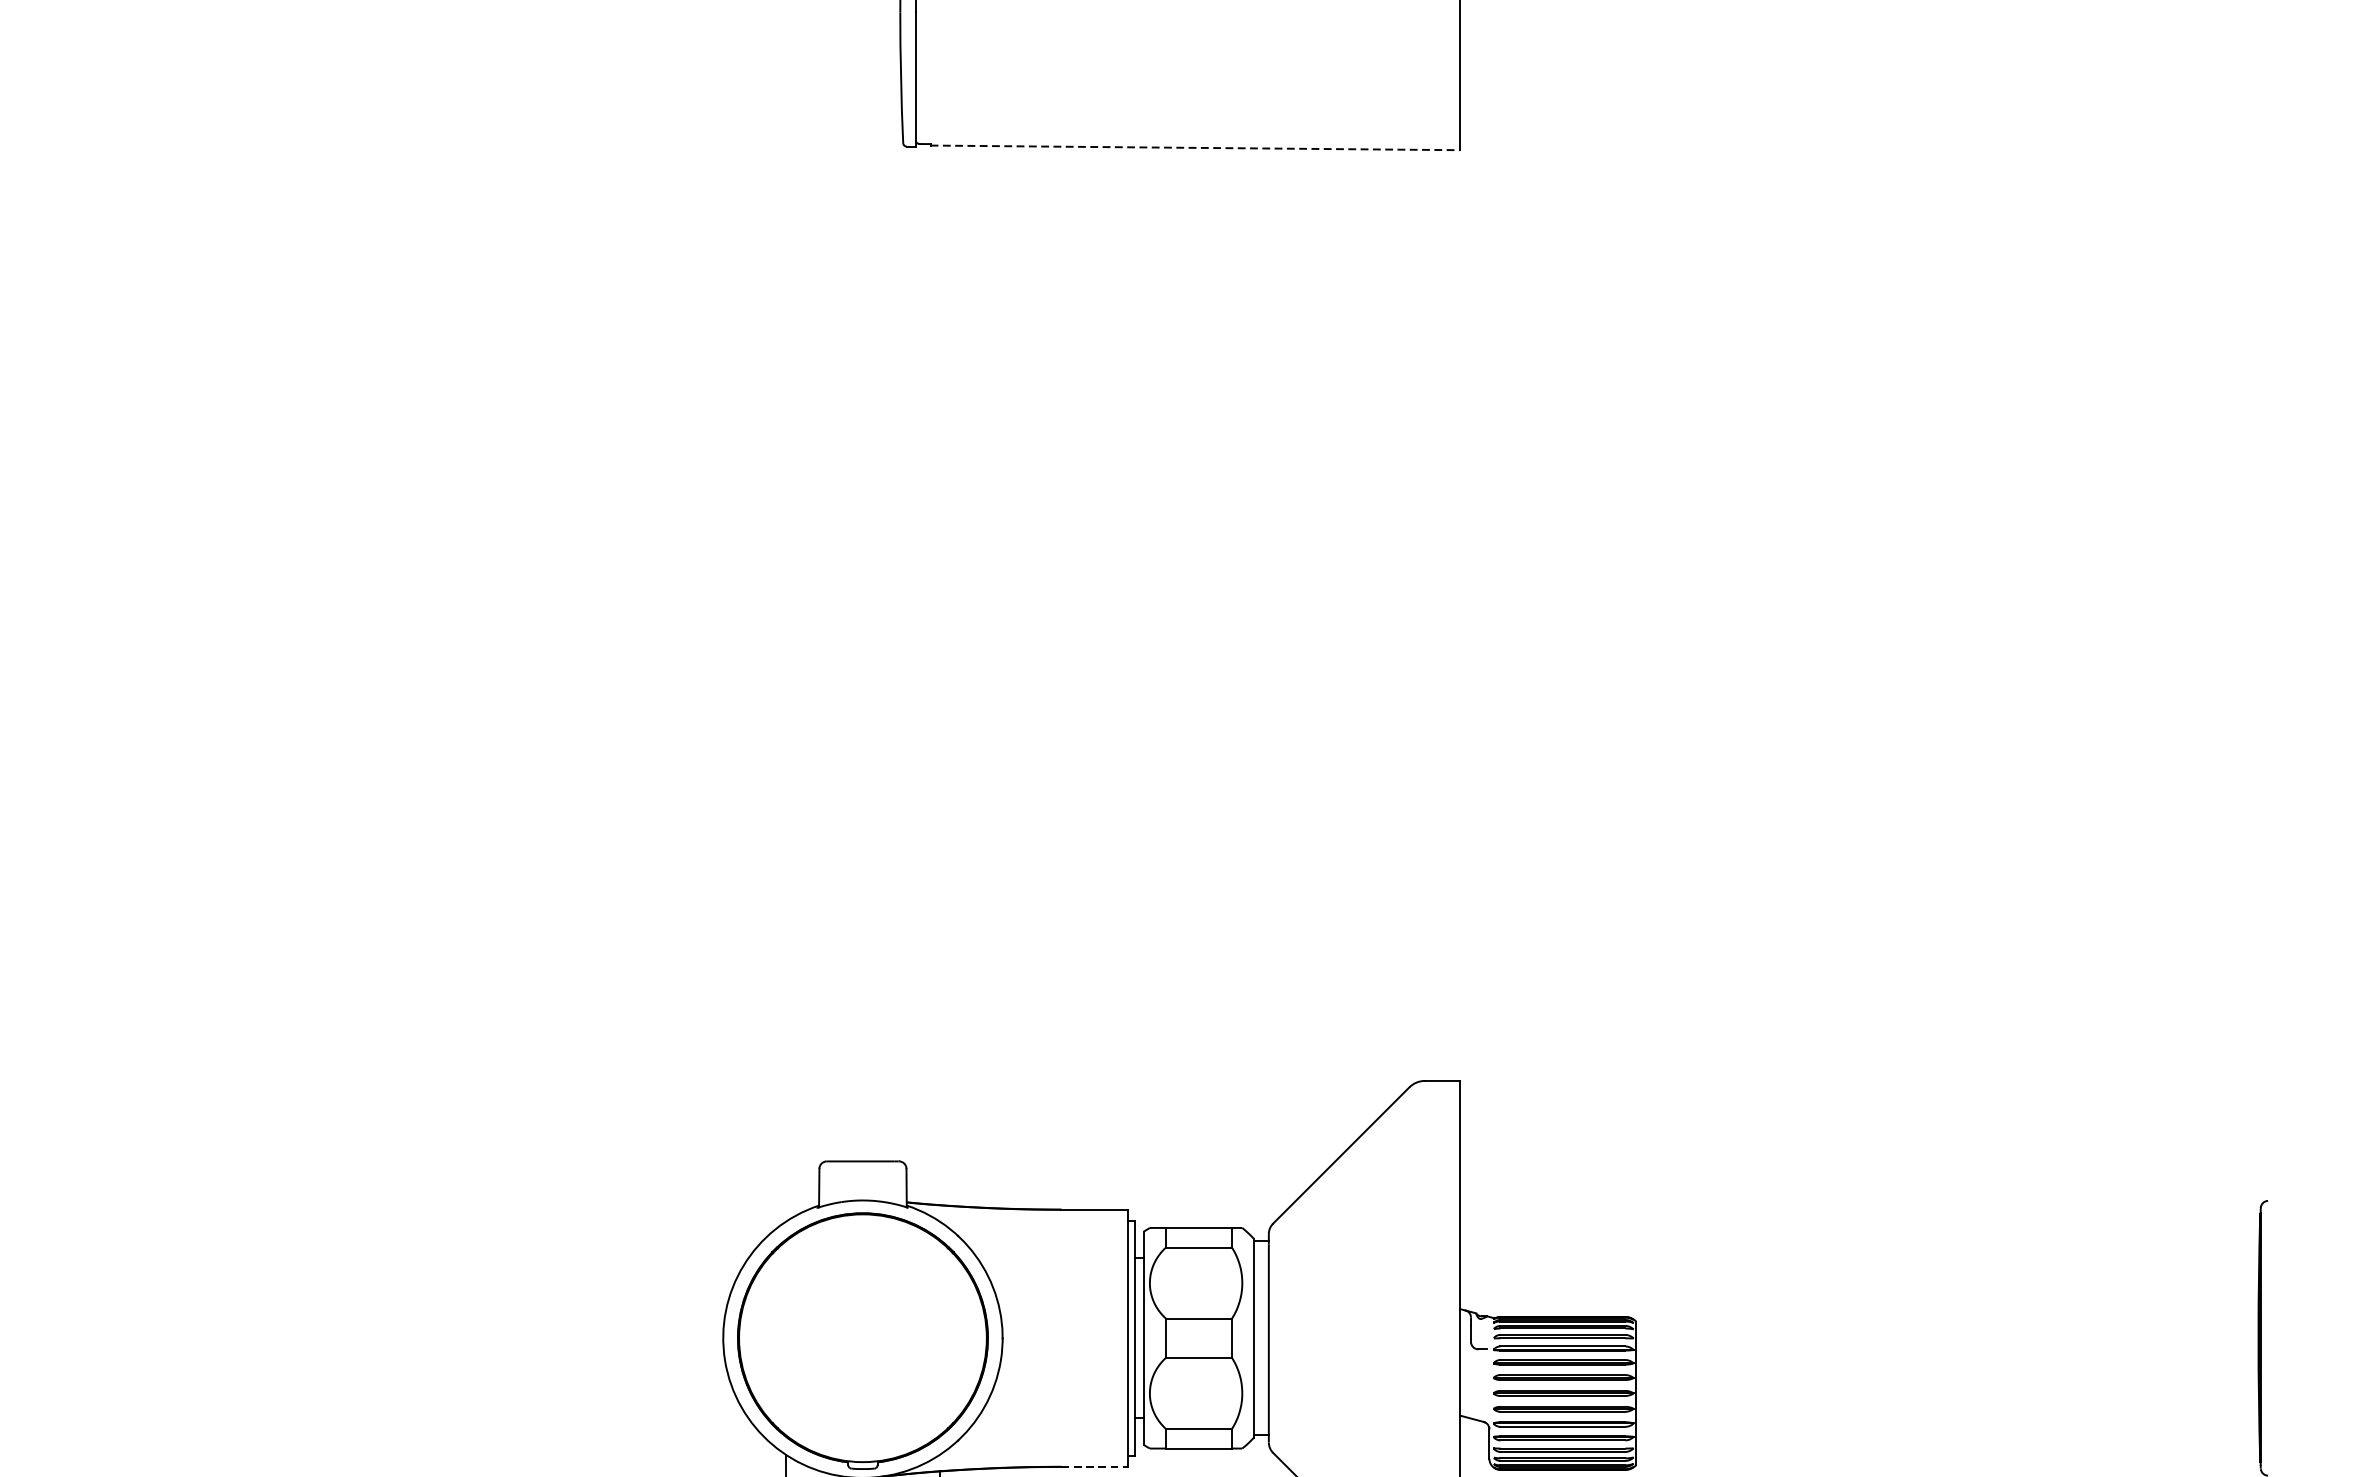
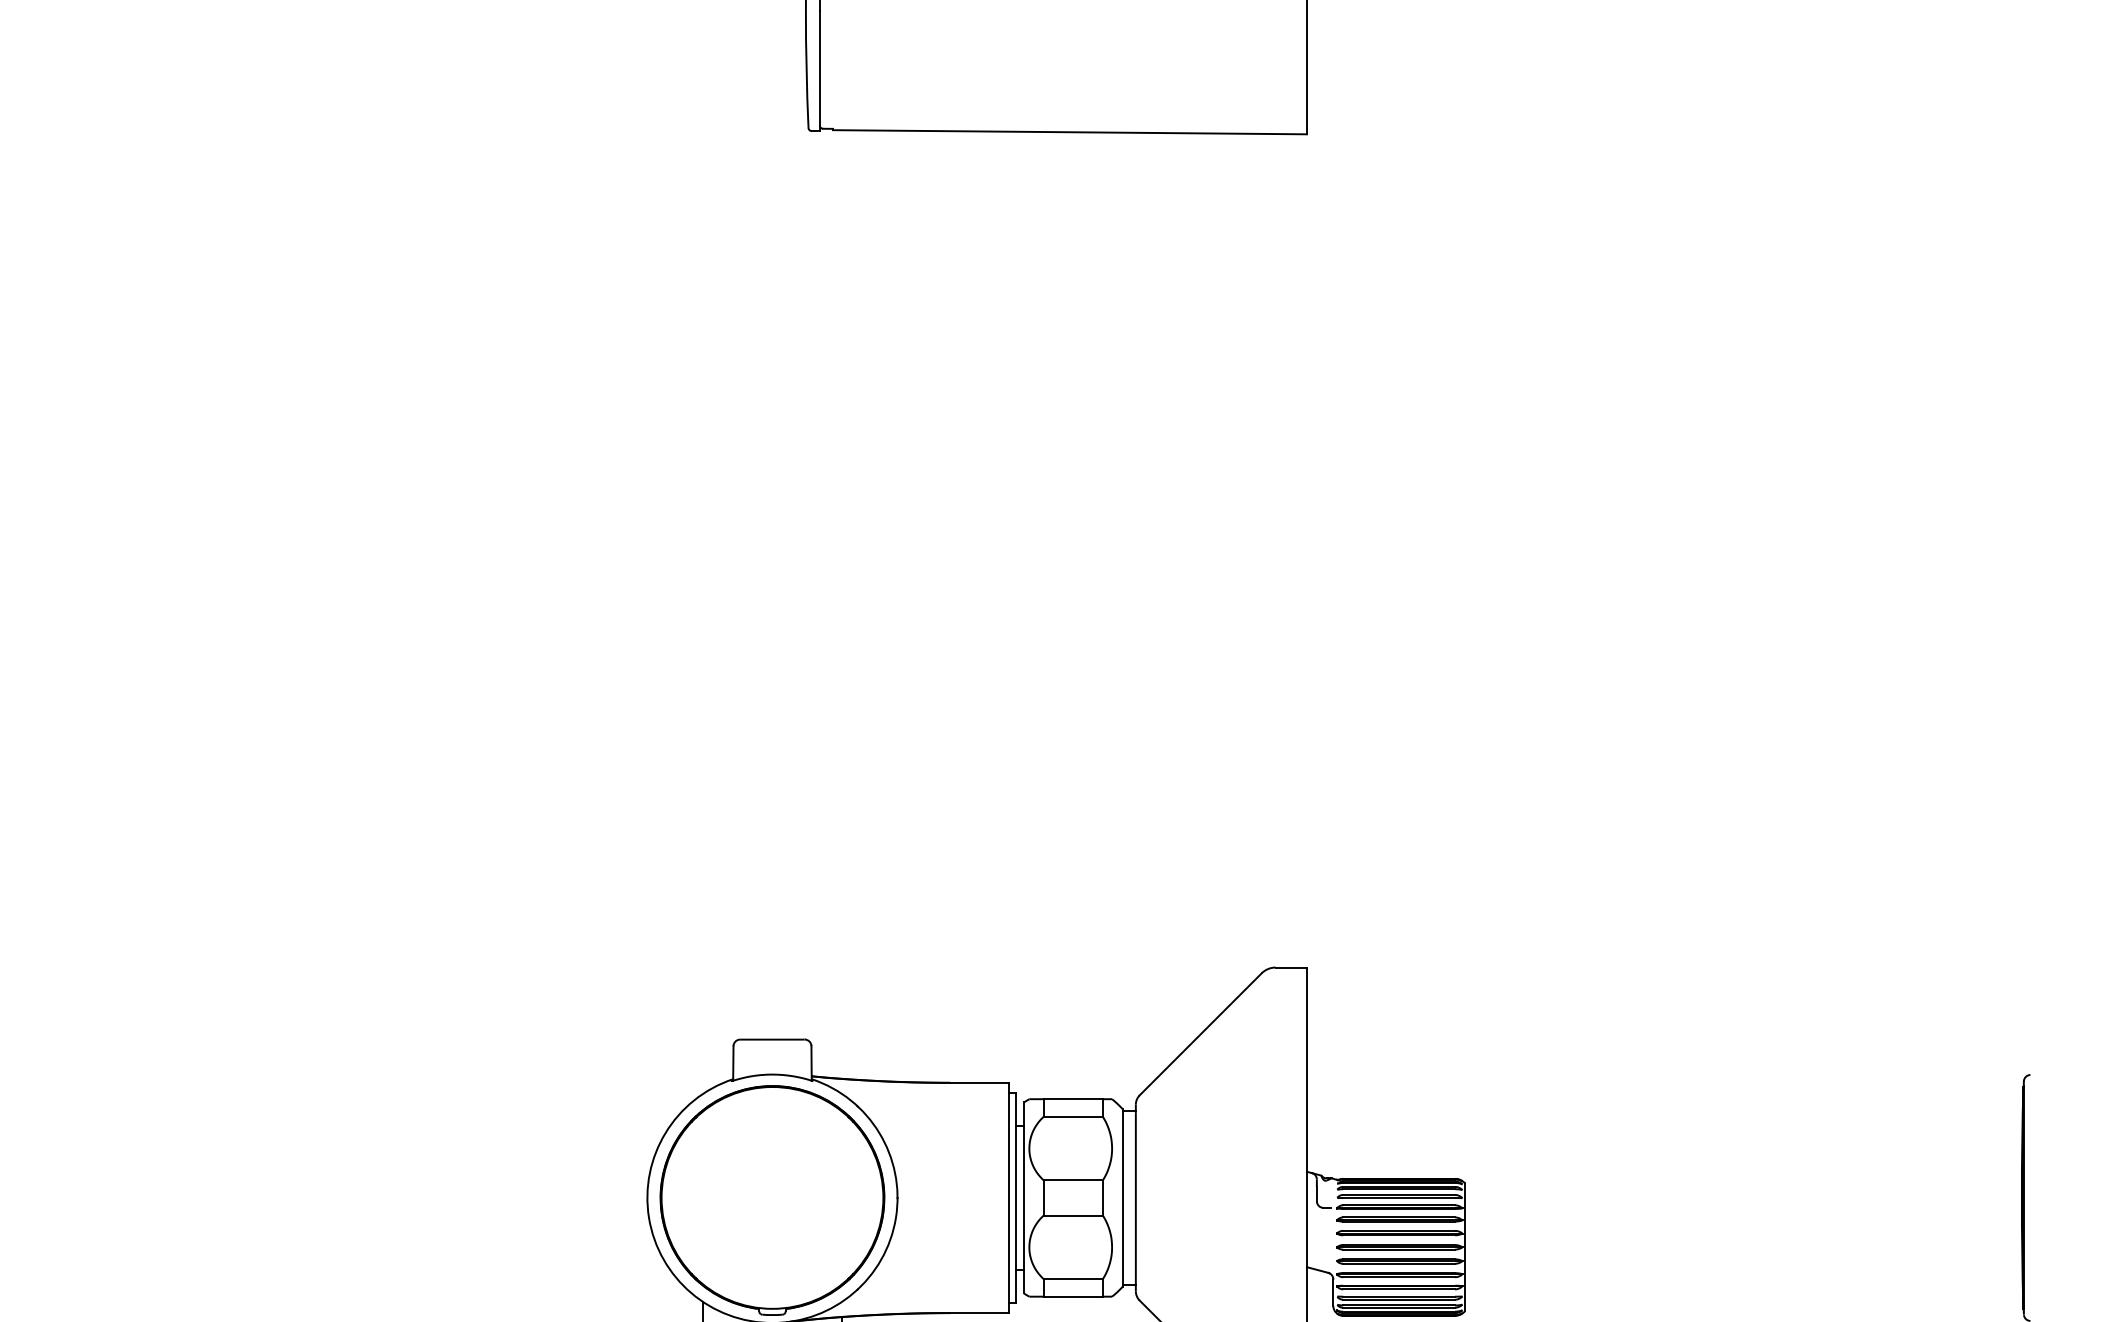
line: (1195, 148) -> (1070, 132), dashed -> solid
line: (1094, 1467) -> (979, 1313), dashed -> solid

